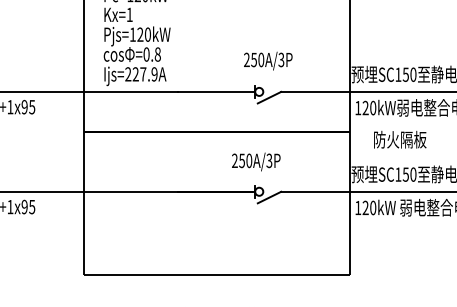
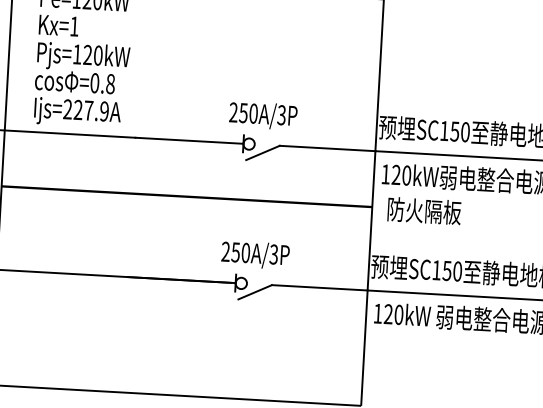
text: (268, 60) -> (263, 114), moved
text: (400, 139) -> (424, 210), moved
text: (256, 161) -> (255, 254), moved

